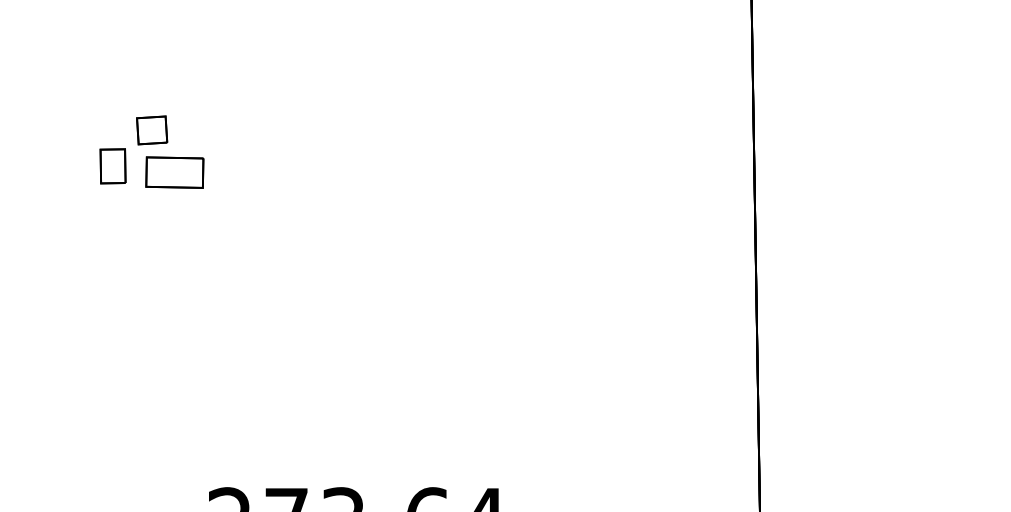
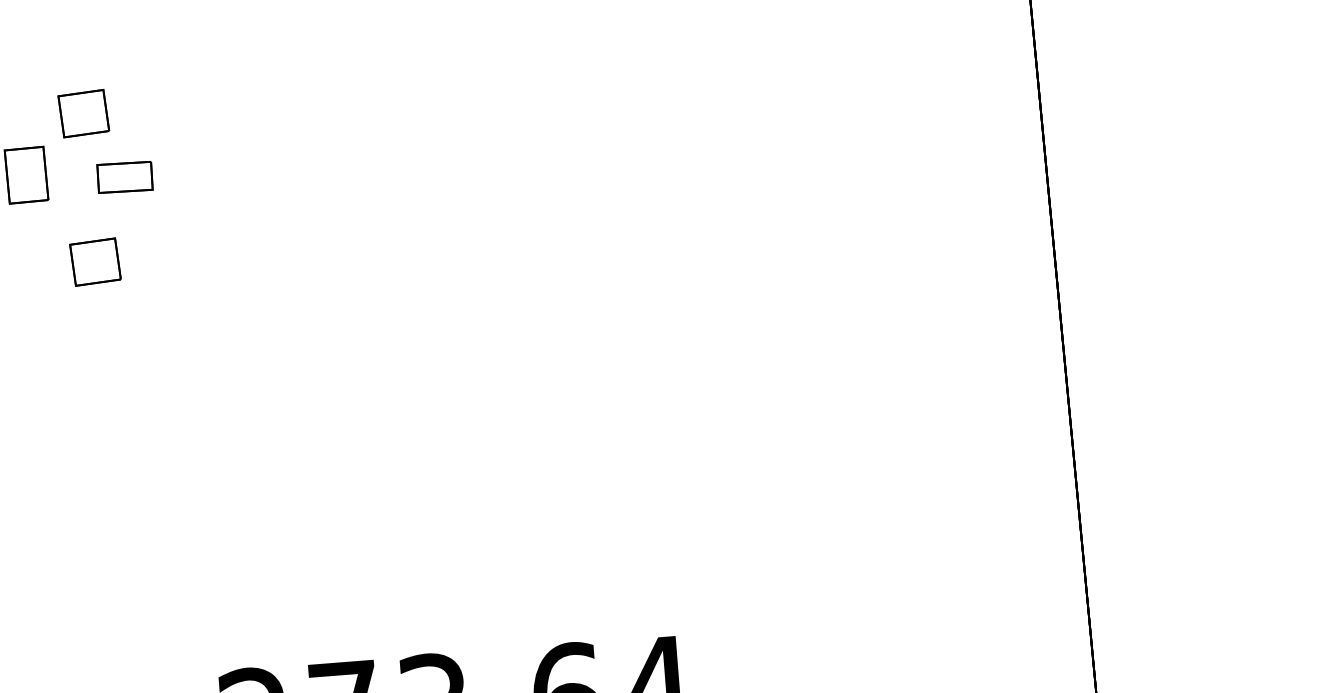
part: (174, 172) -> (124, 177), size x0.6
part: (152, 224) -> (96, 262), added

